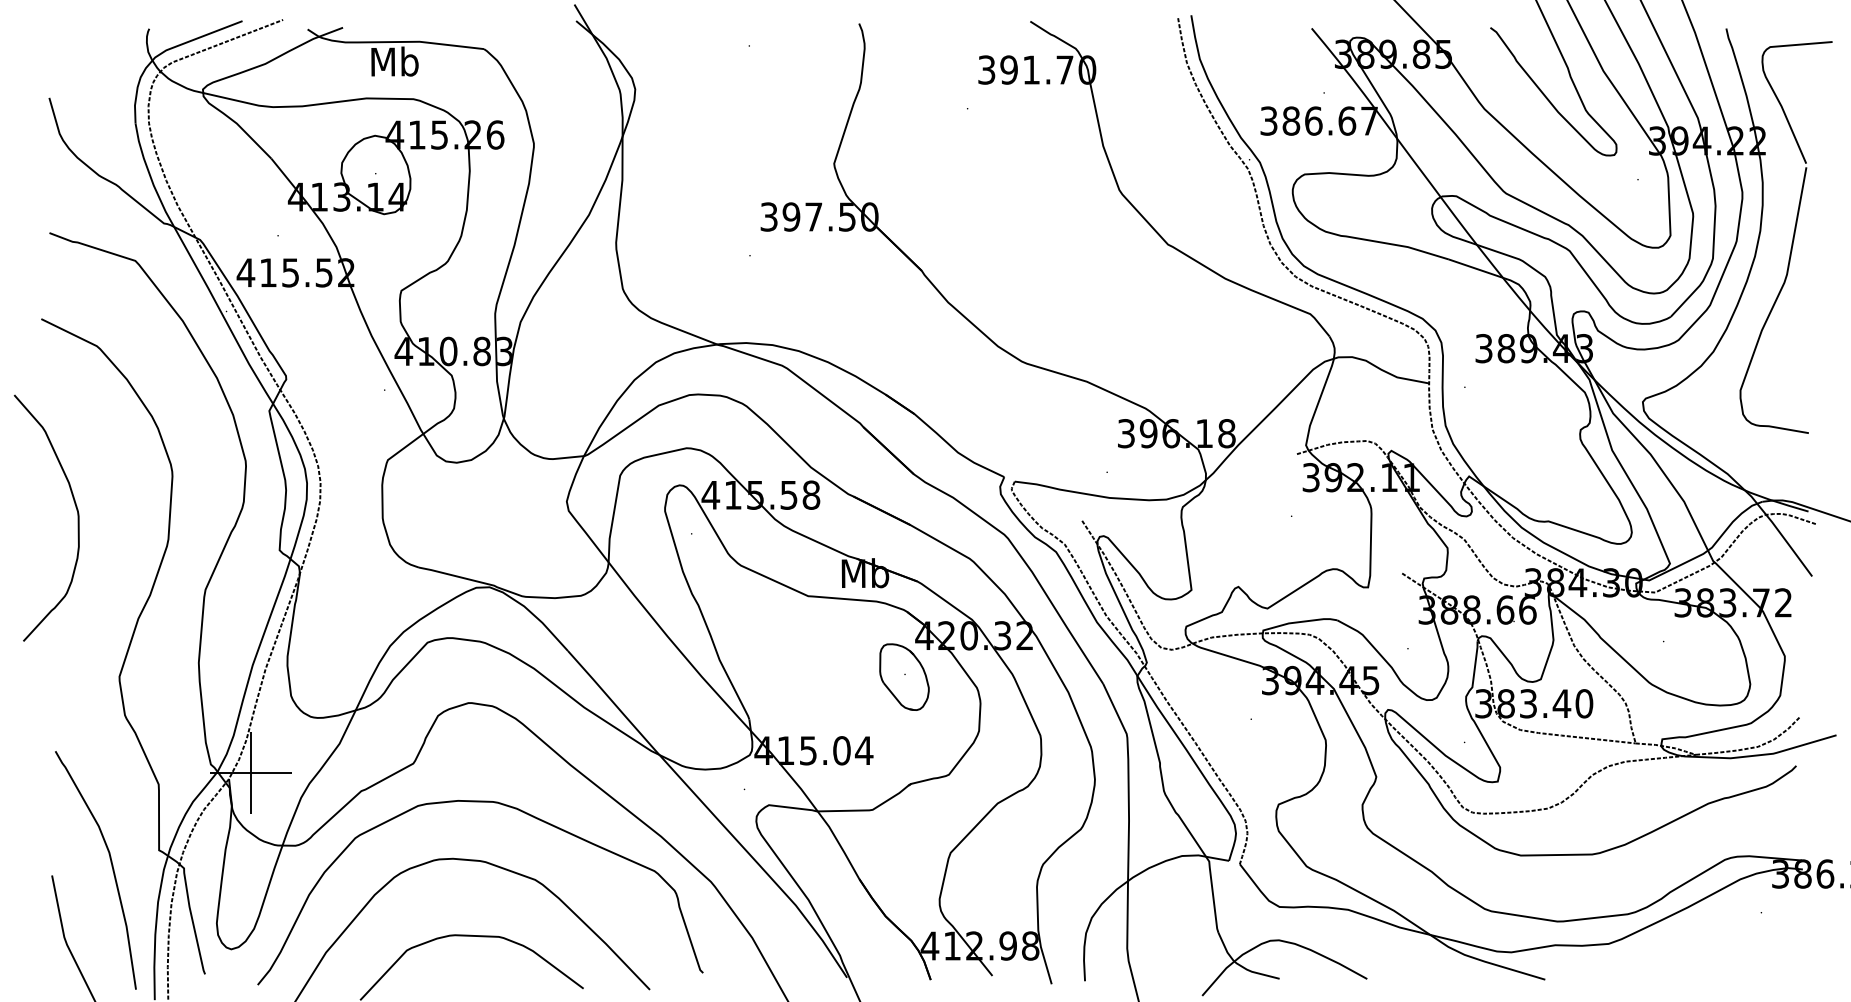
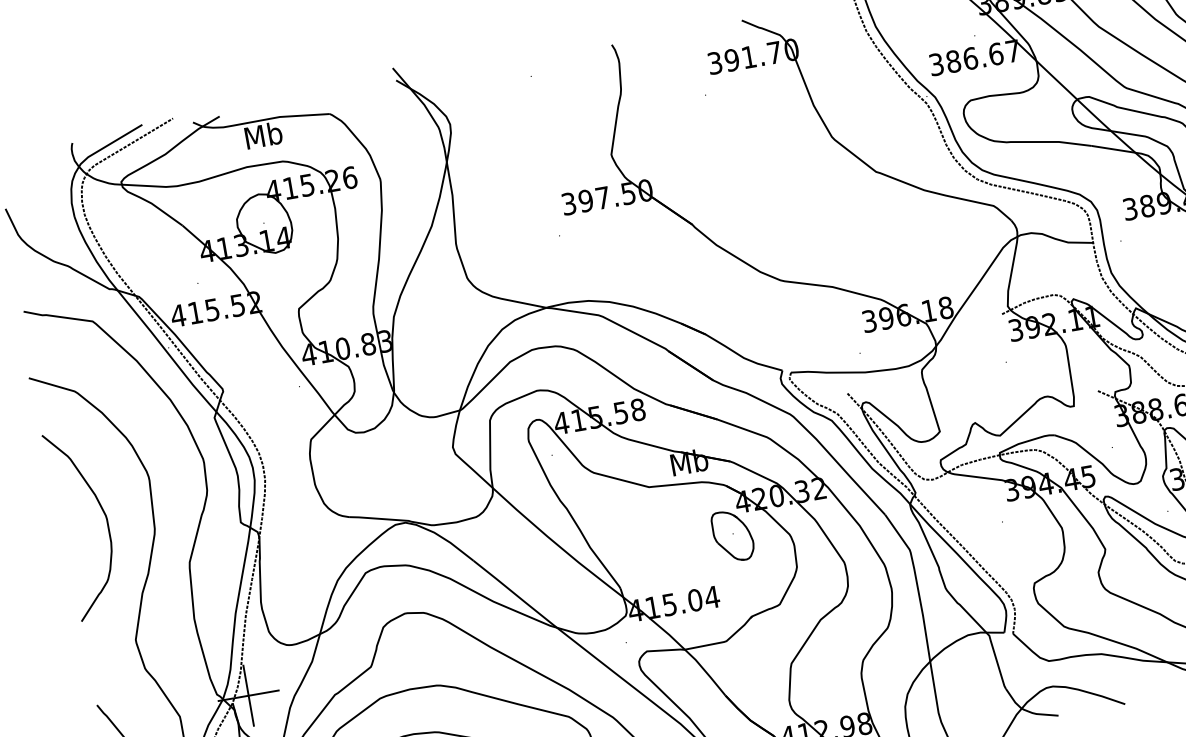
curve: (75, 507) -> (103, 512), moved

